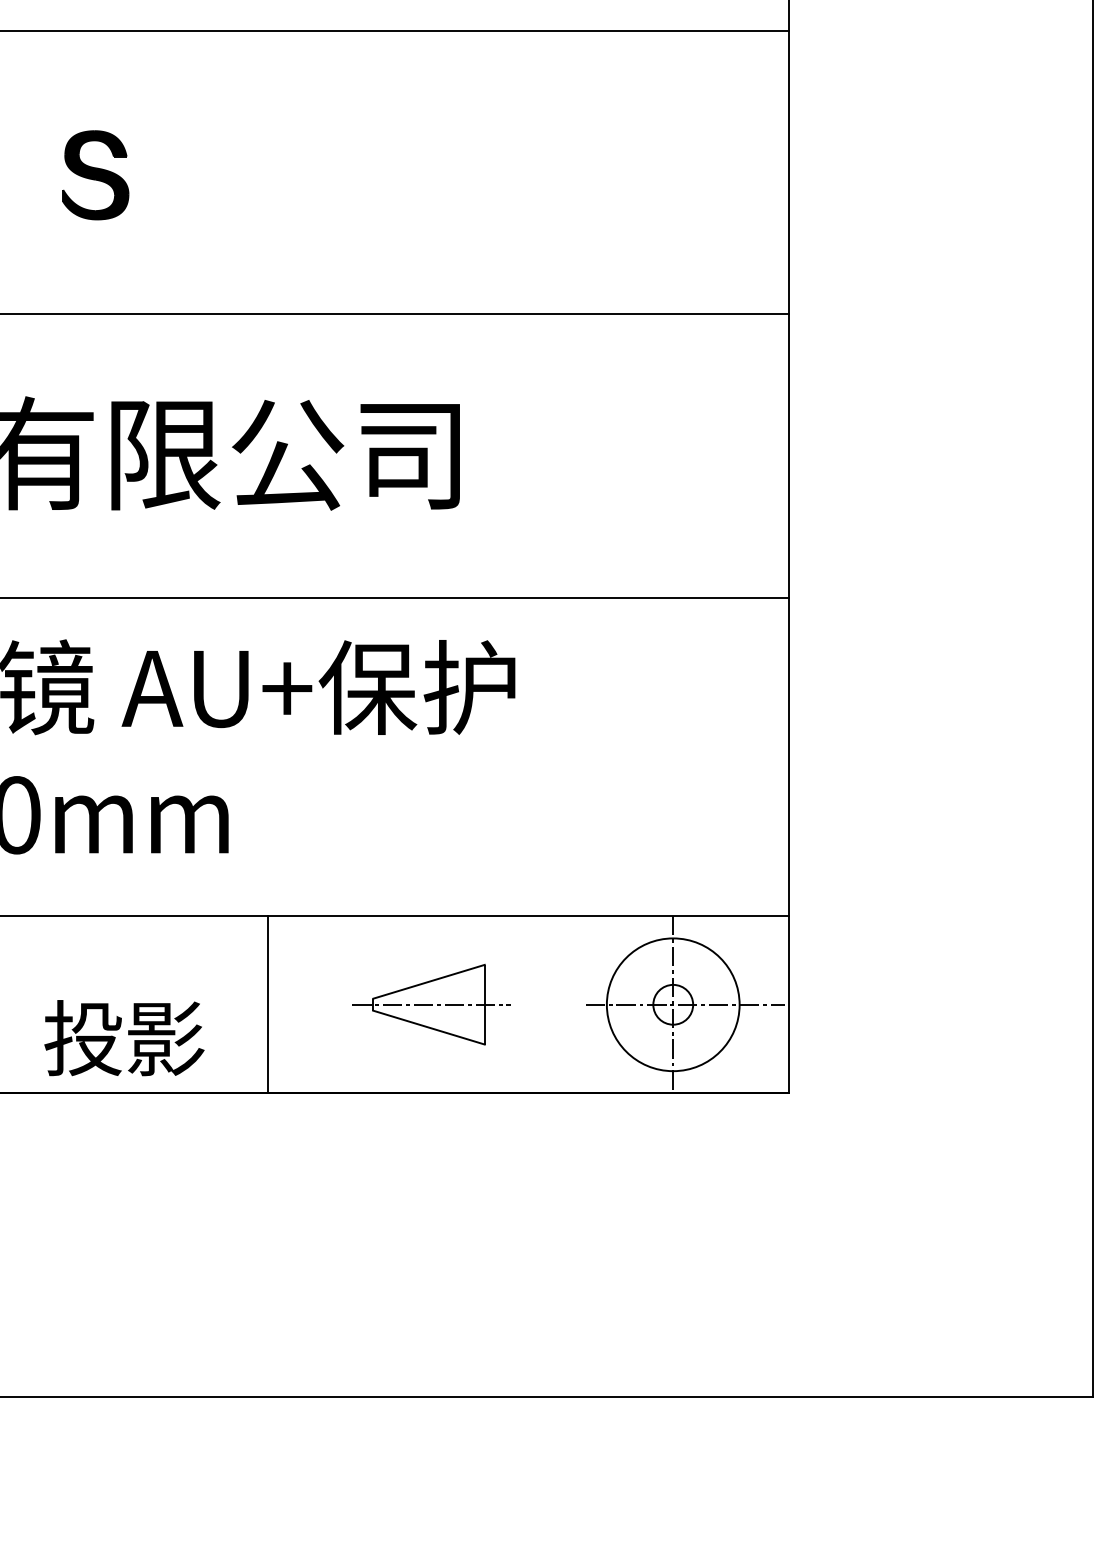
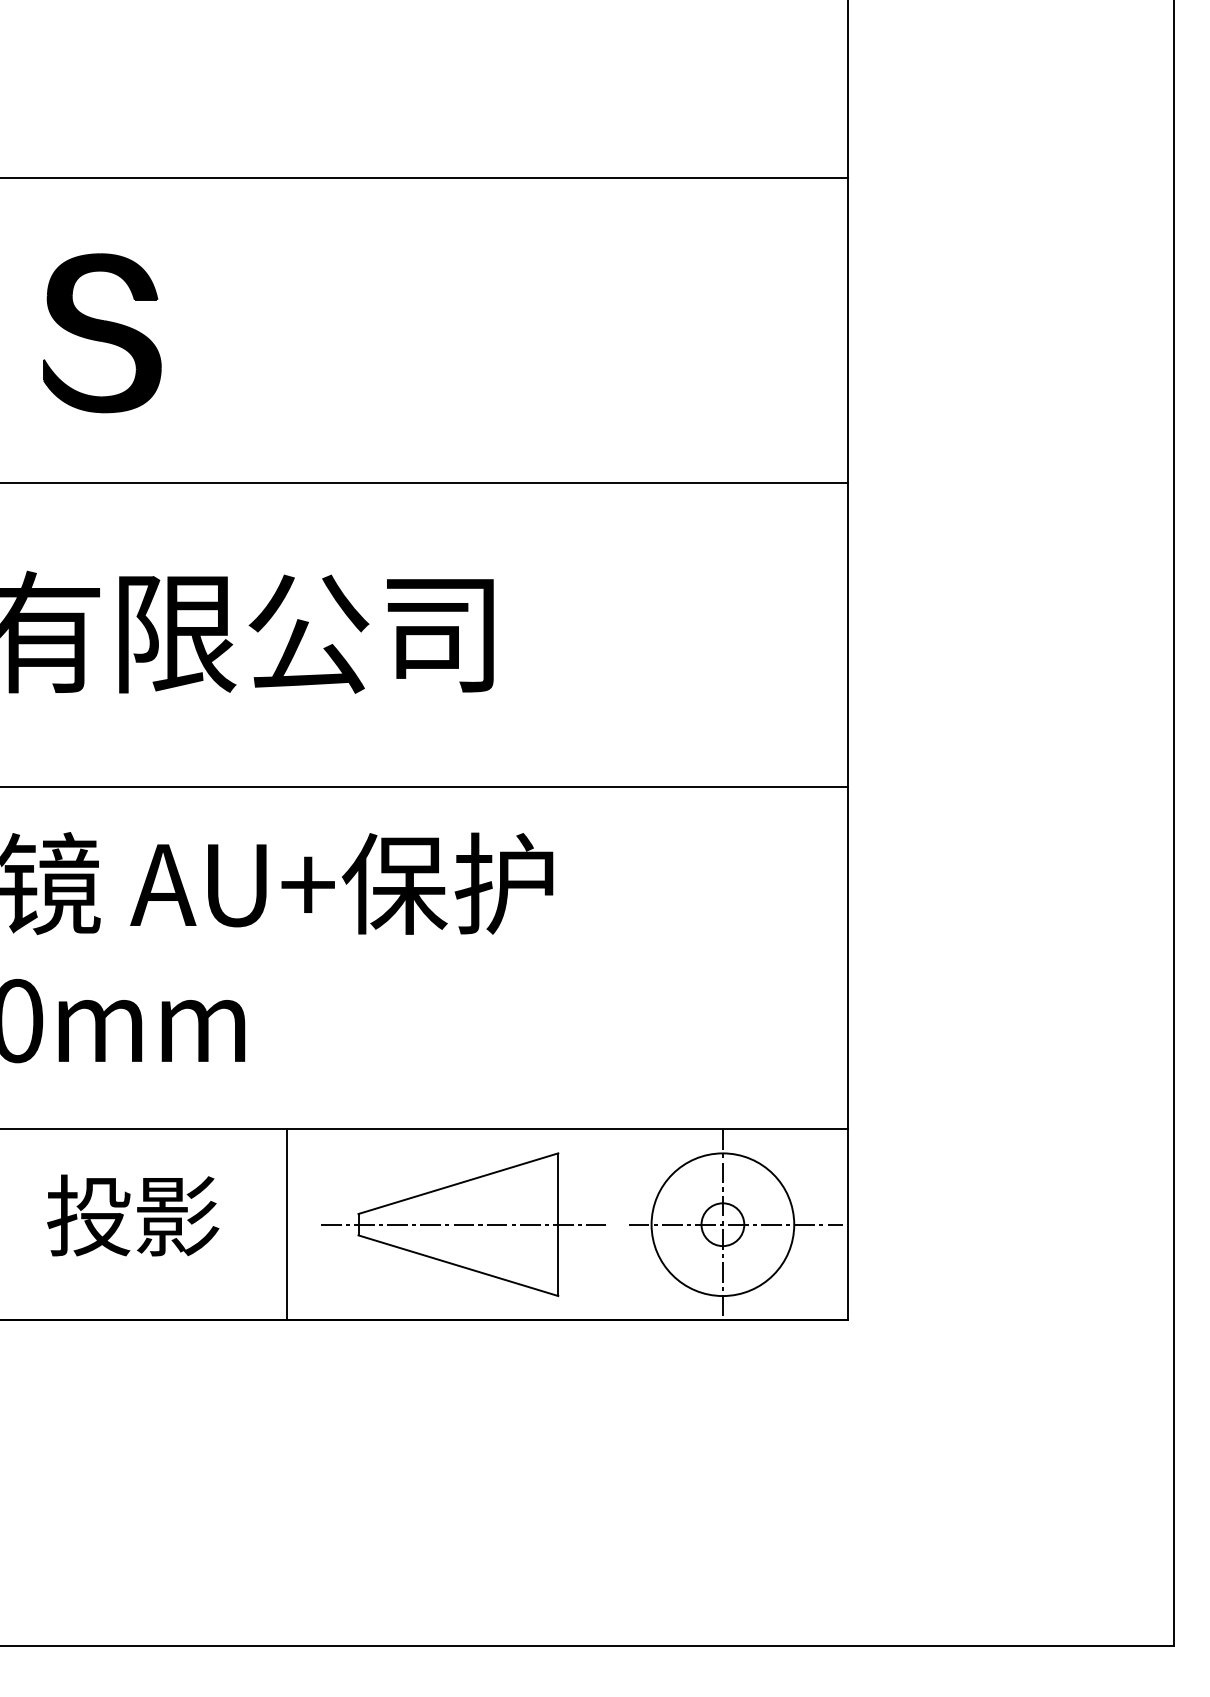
part: (95, 175) -> (102, 333), size x1.67
part: (431, 1004) -> (463, 1224), size x1.67
text: (124, 1038) -> (133, 1215), moved

